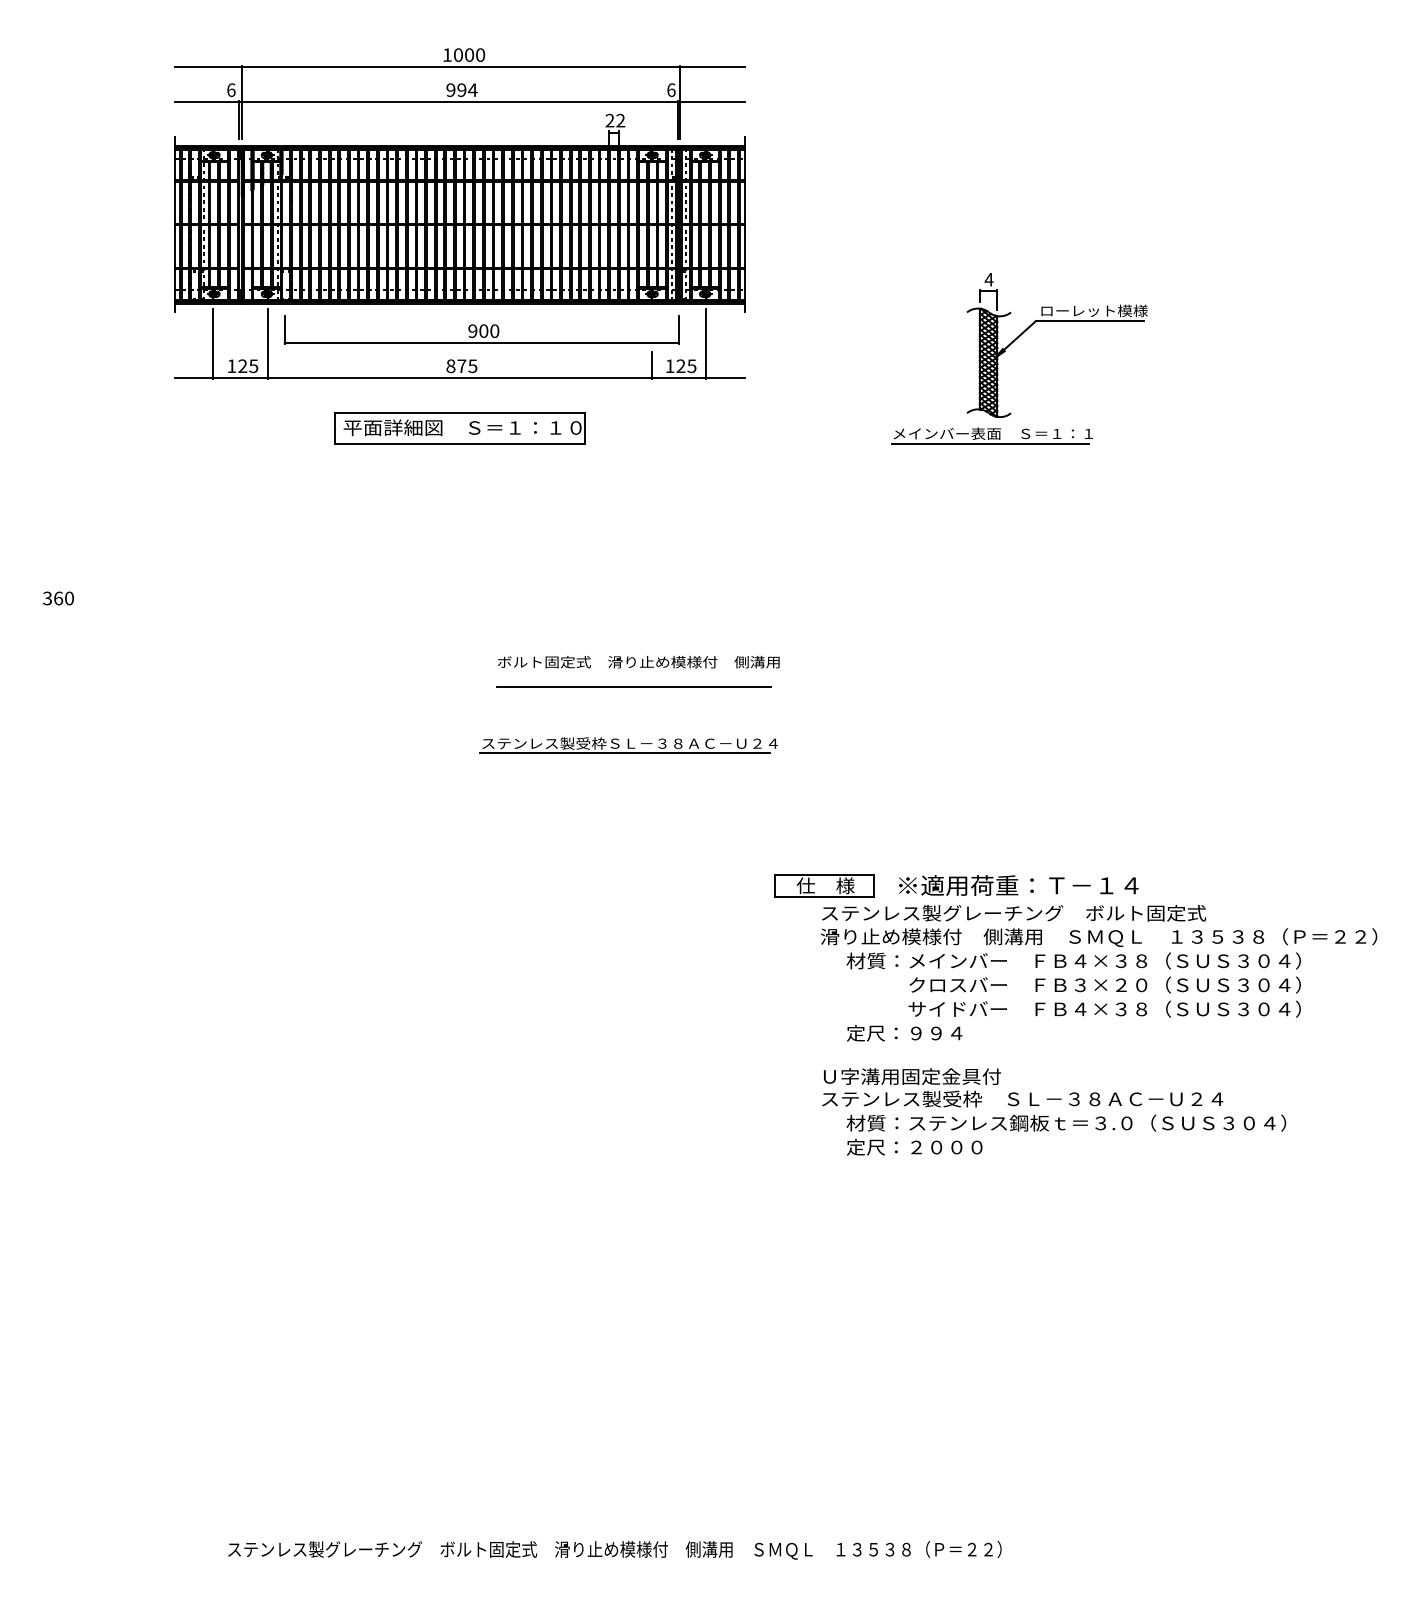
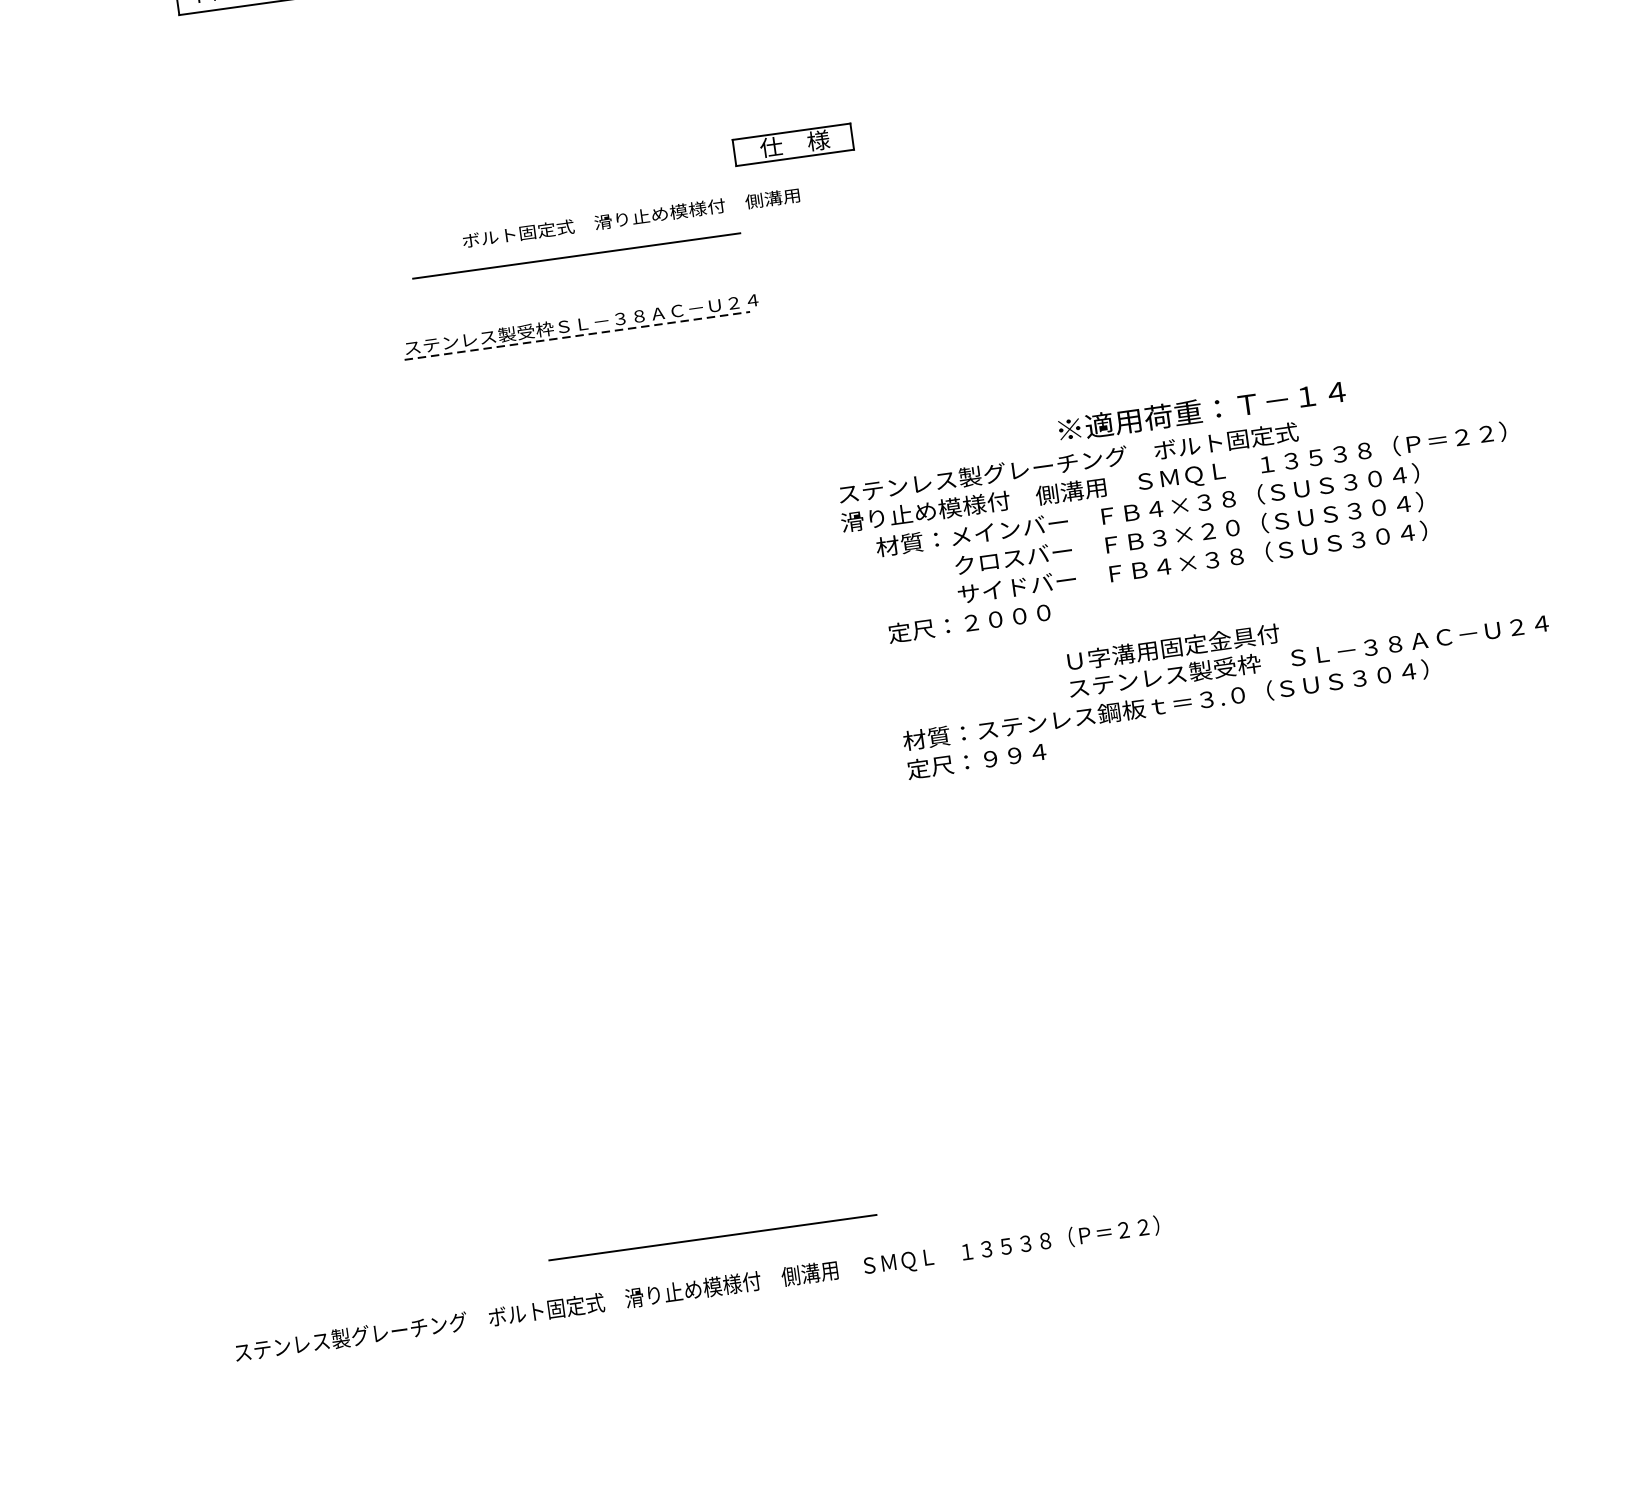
text: (638, 661) -> (630, 217), moved
line: (625, 752) -> (577, 335), solid -> dashed
part: (824, 885) -> (793, 143), moved
text: (1018, 885) -> (1201, 410), moved
text: (946, 1033) -> (1007, 617), 定尺：９９４ -> 定尺：２０００
text: (1022, 1087) -> (1306, 642), moved
text: (946, 1147) -> (1026, 754), 定尺：２０００ -> 定尺：９９４
line: (633, 1508) -> (712, 1237), added

